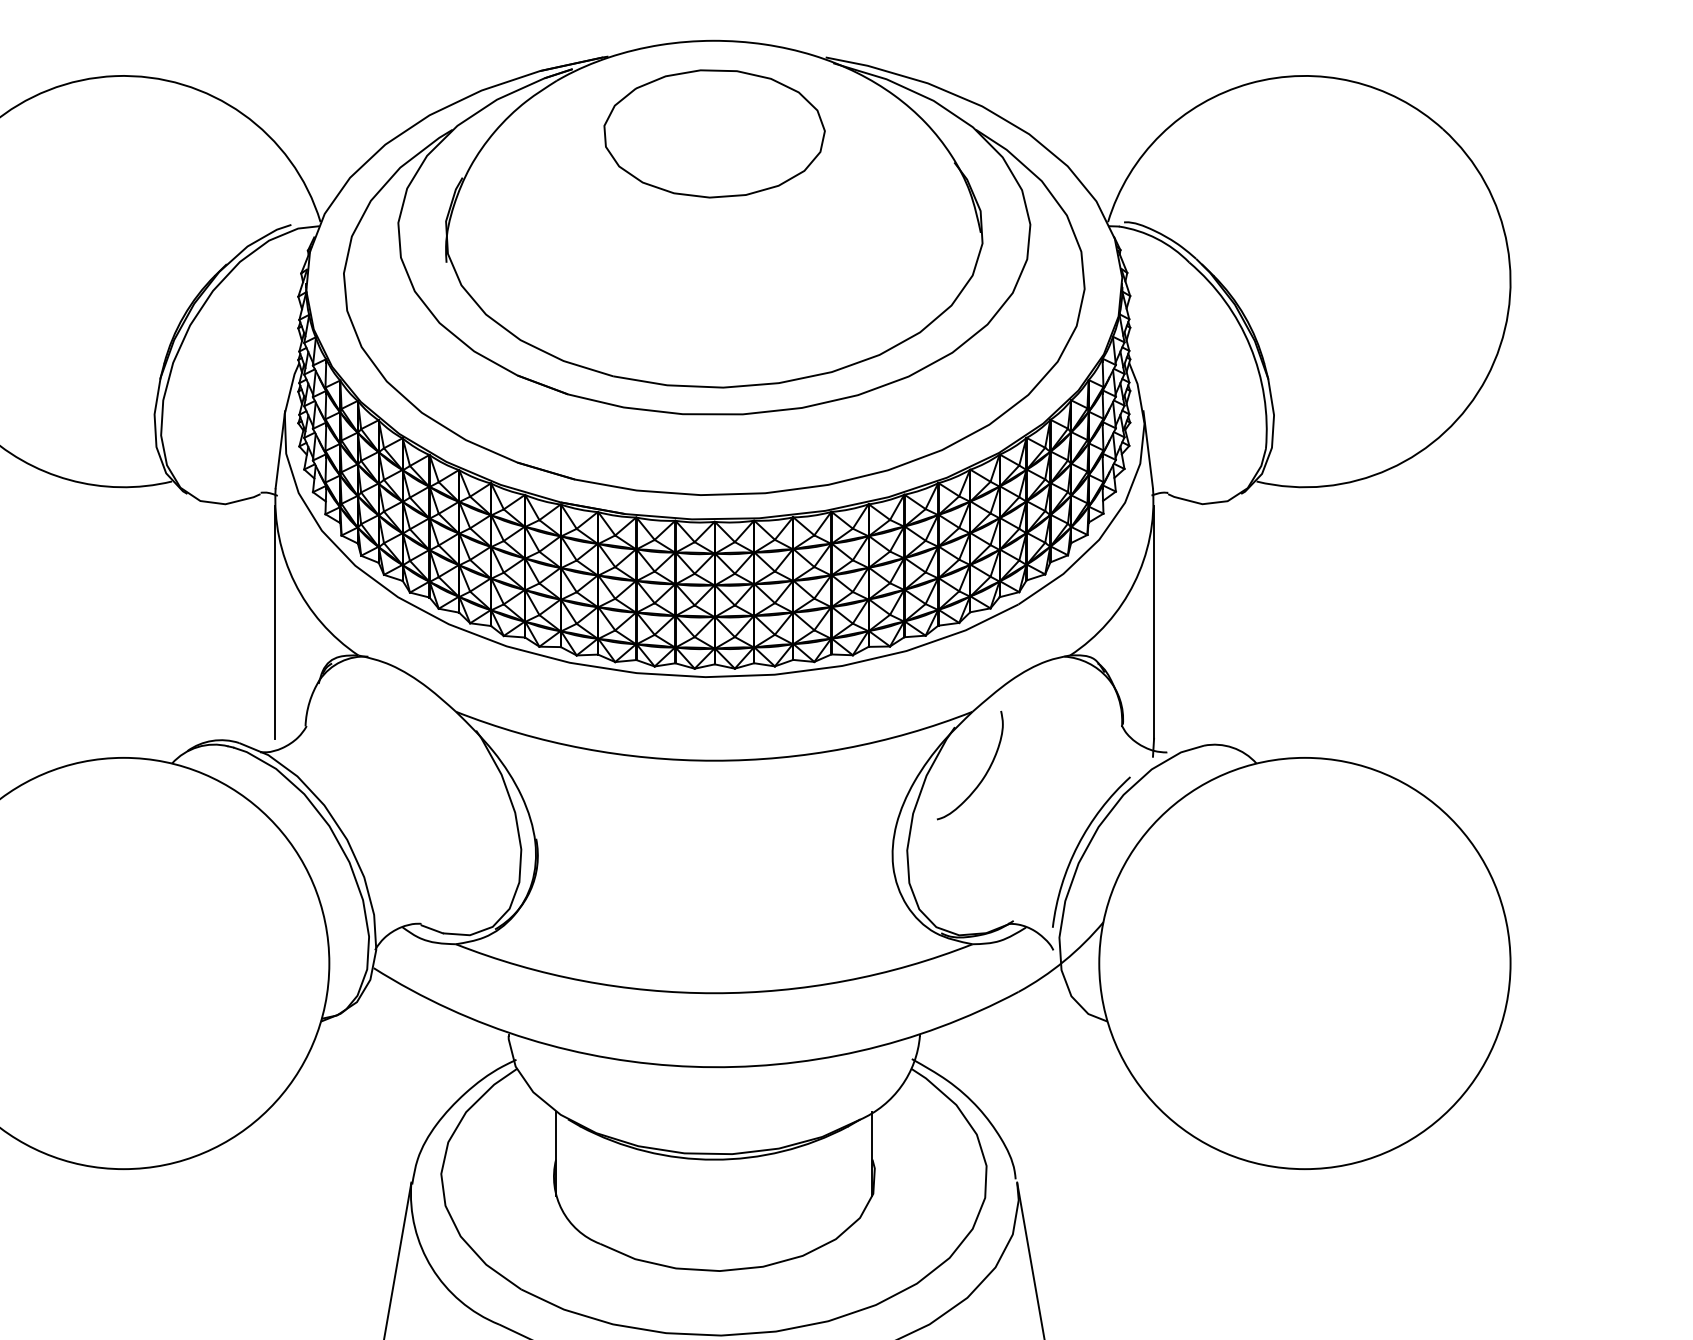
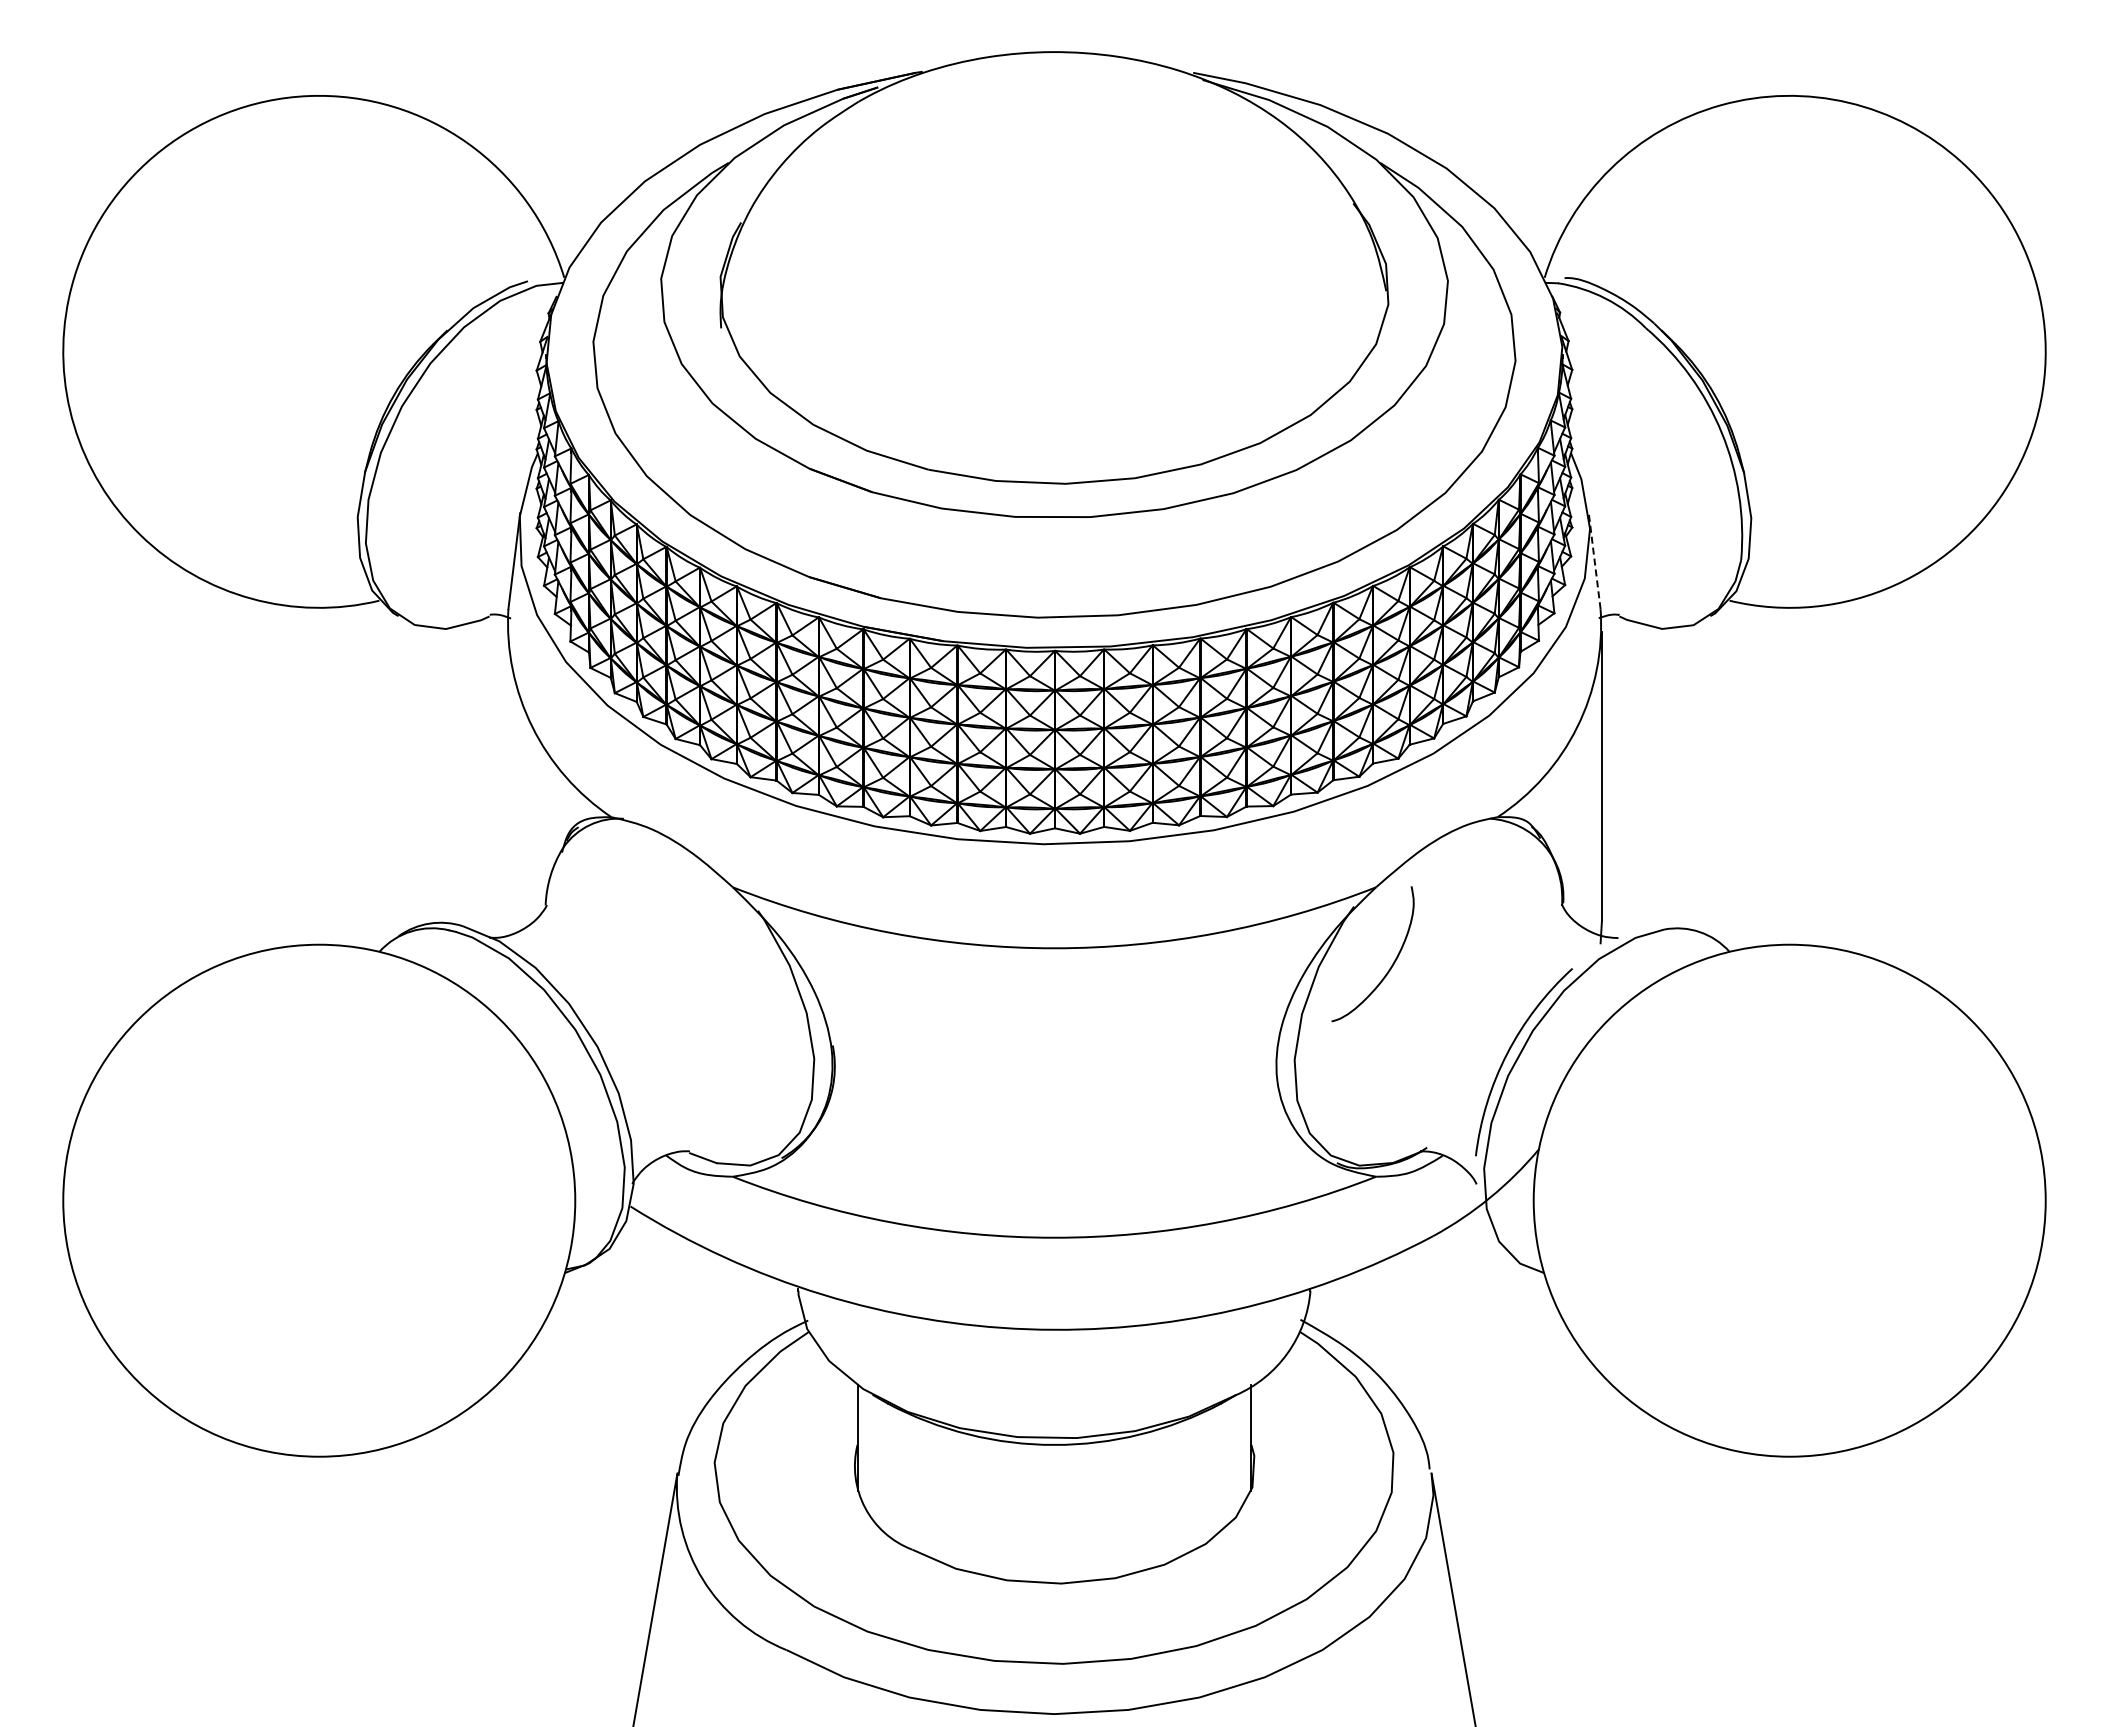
part: (714, 134) -> (1054, 168), removed
line: (1148, 449) -> (1594, 560), solid -> dashed
line: (274, 622) -> (507, 776), removed

